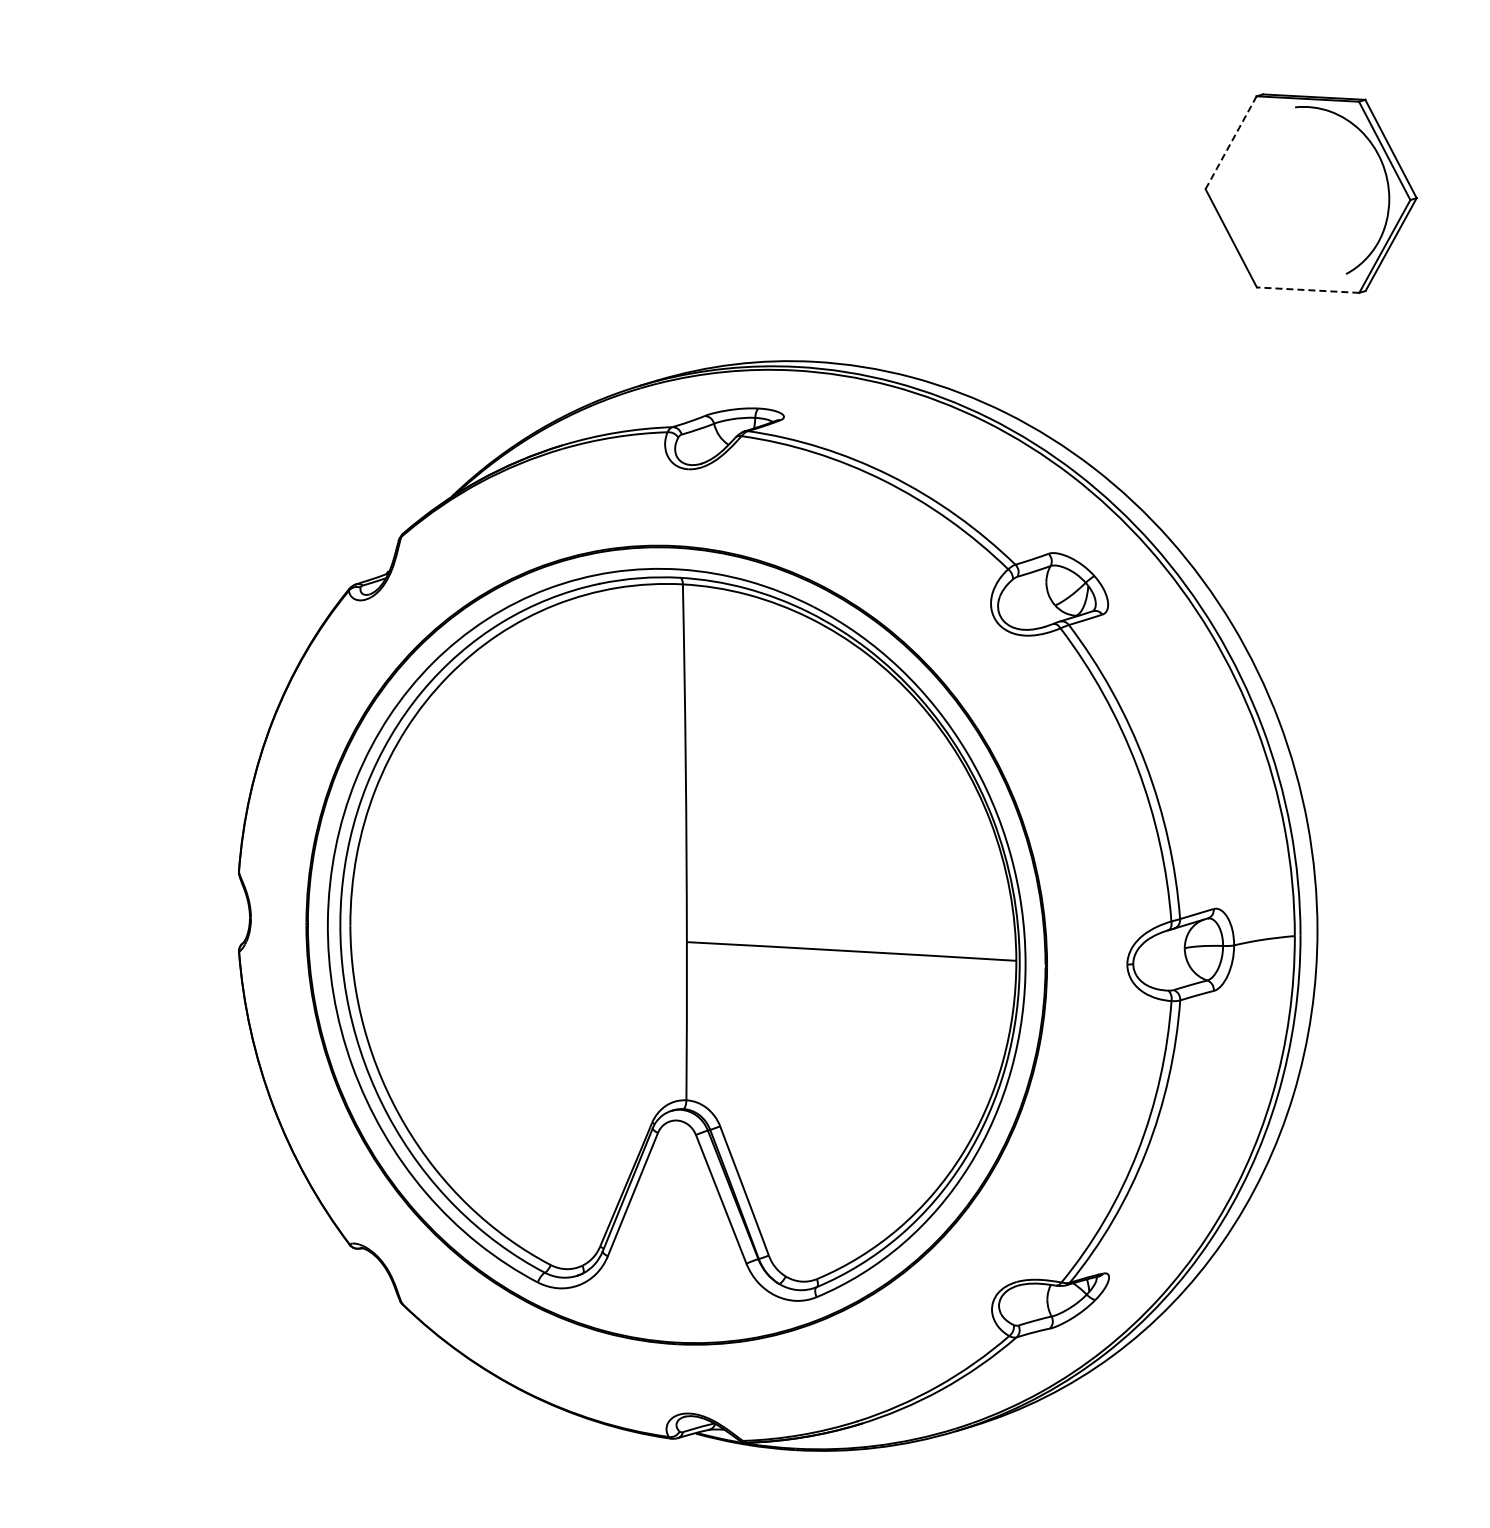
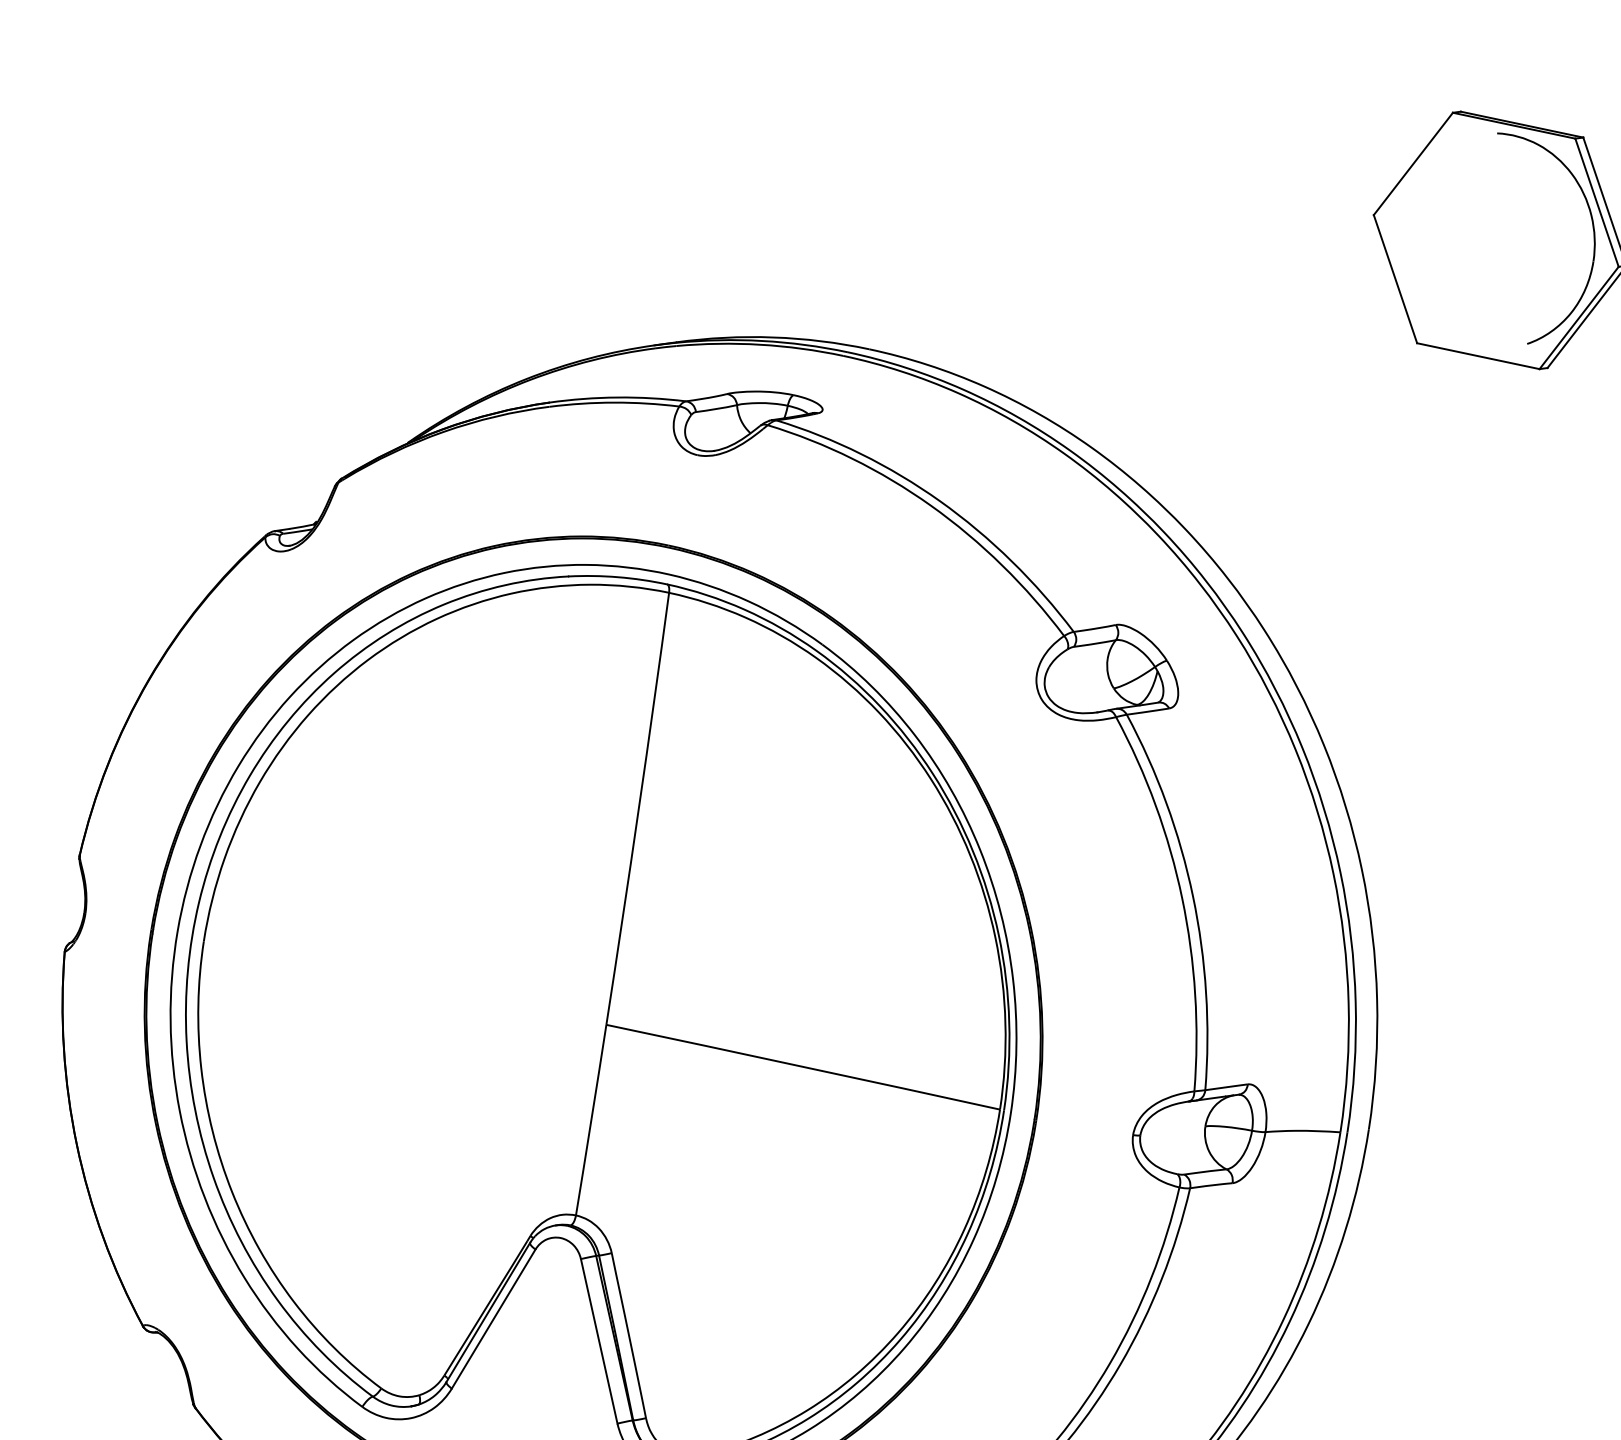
line: (1231, 142) -> (1413, 163), dashed -> solid
line: (1307, 290) -> (1477, 356), dashed -> solid

